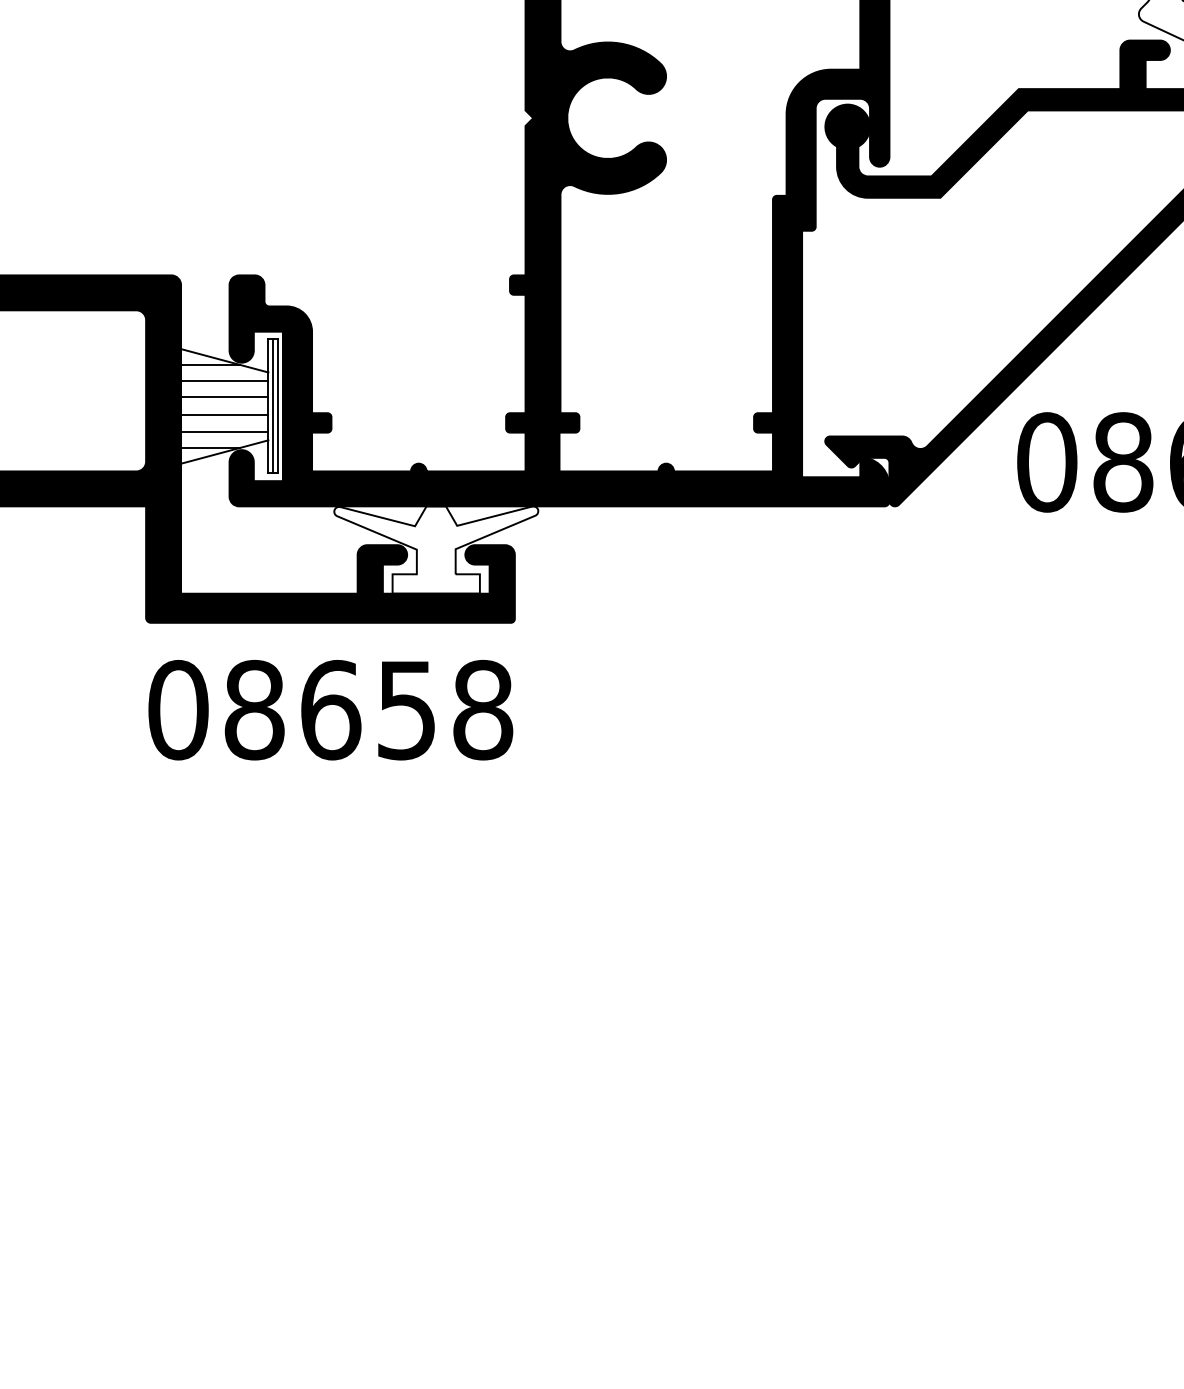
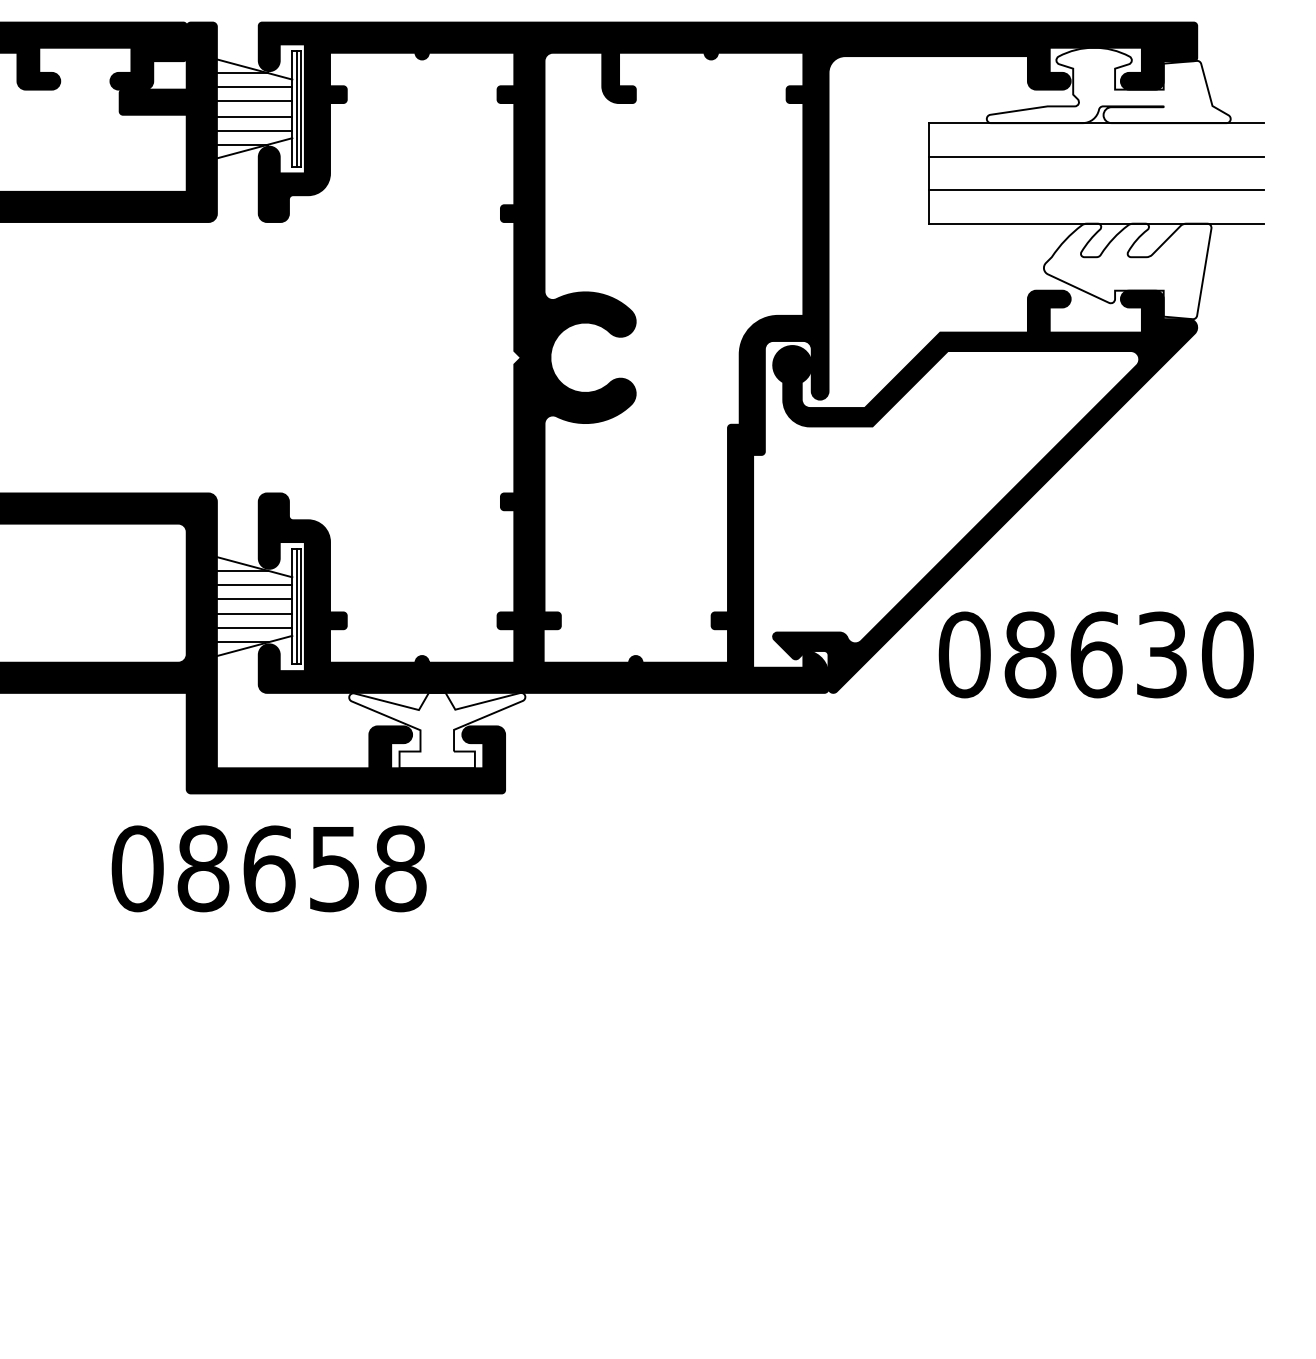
text: (329, 709) -> (268, 868), moved

